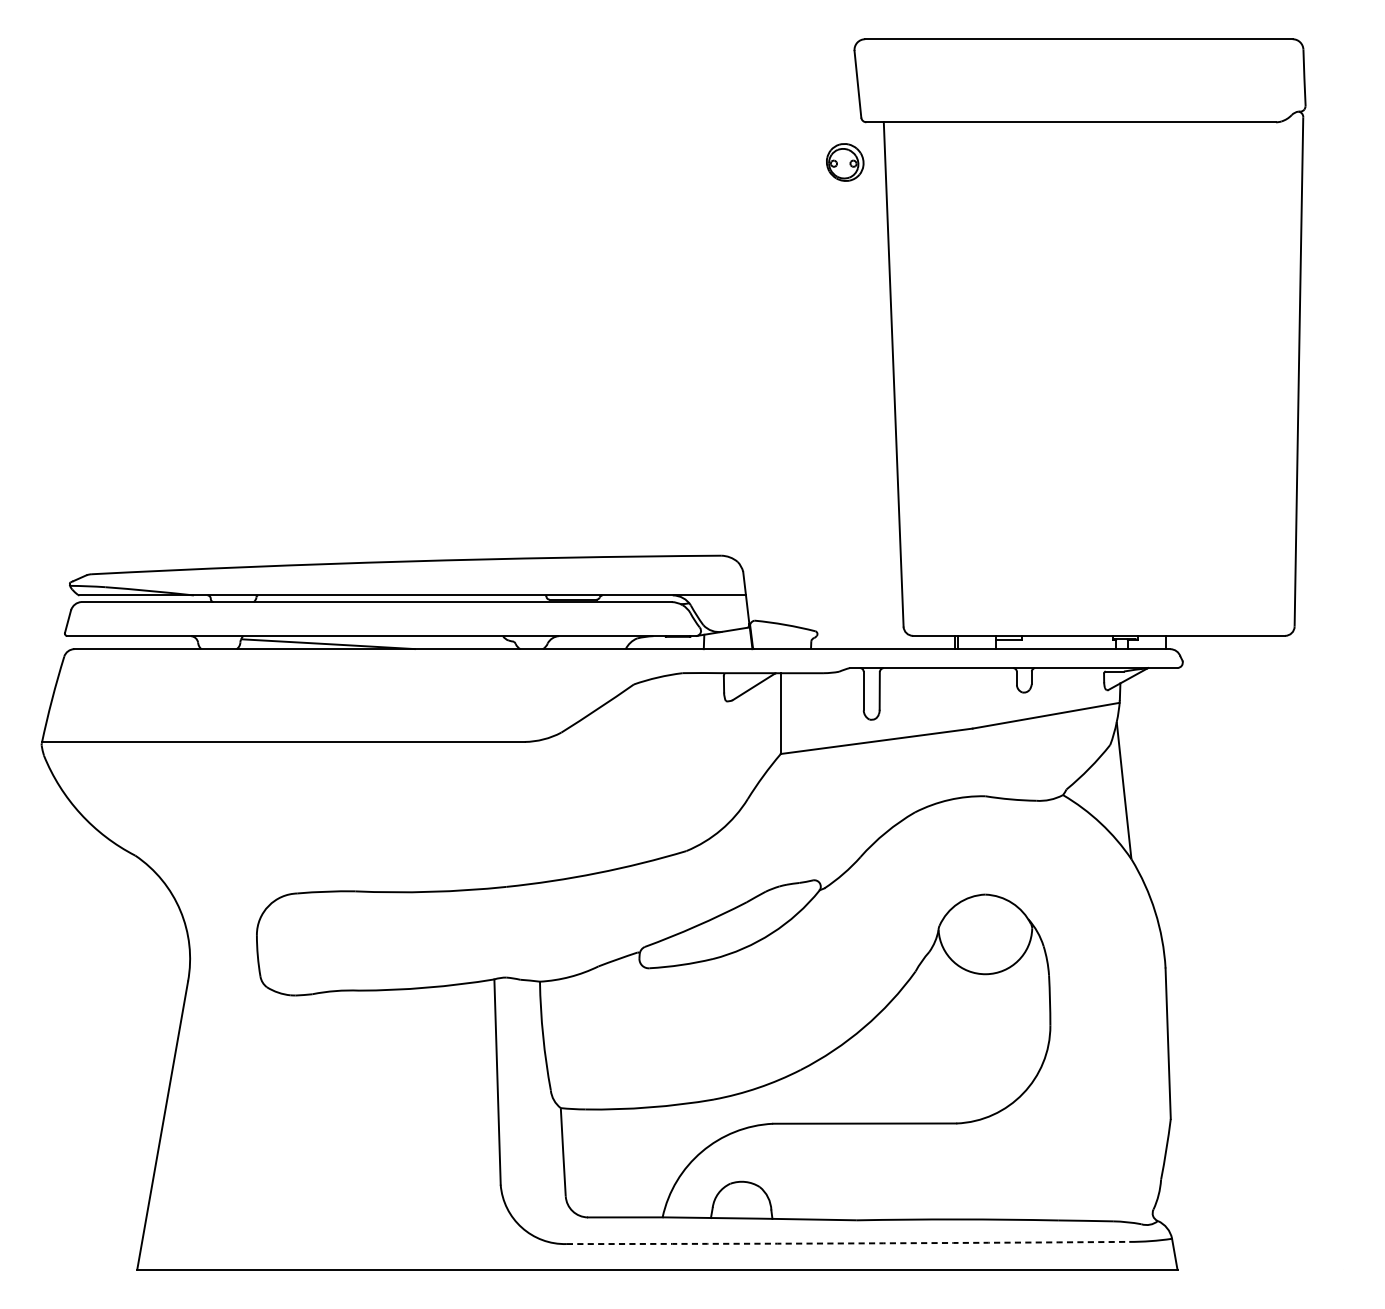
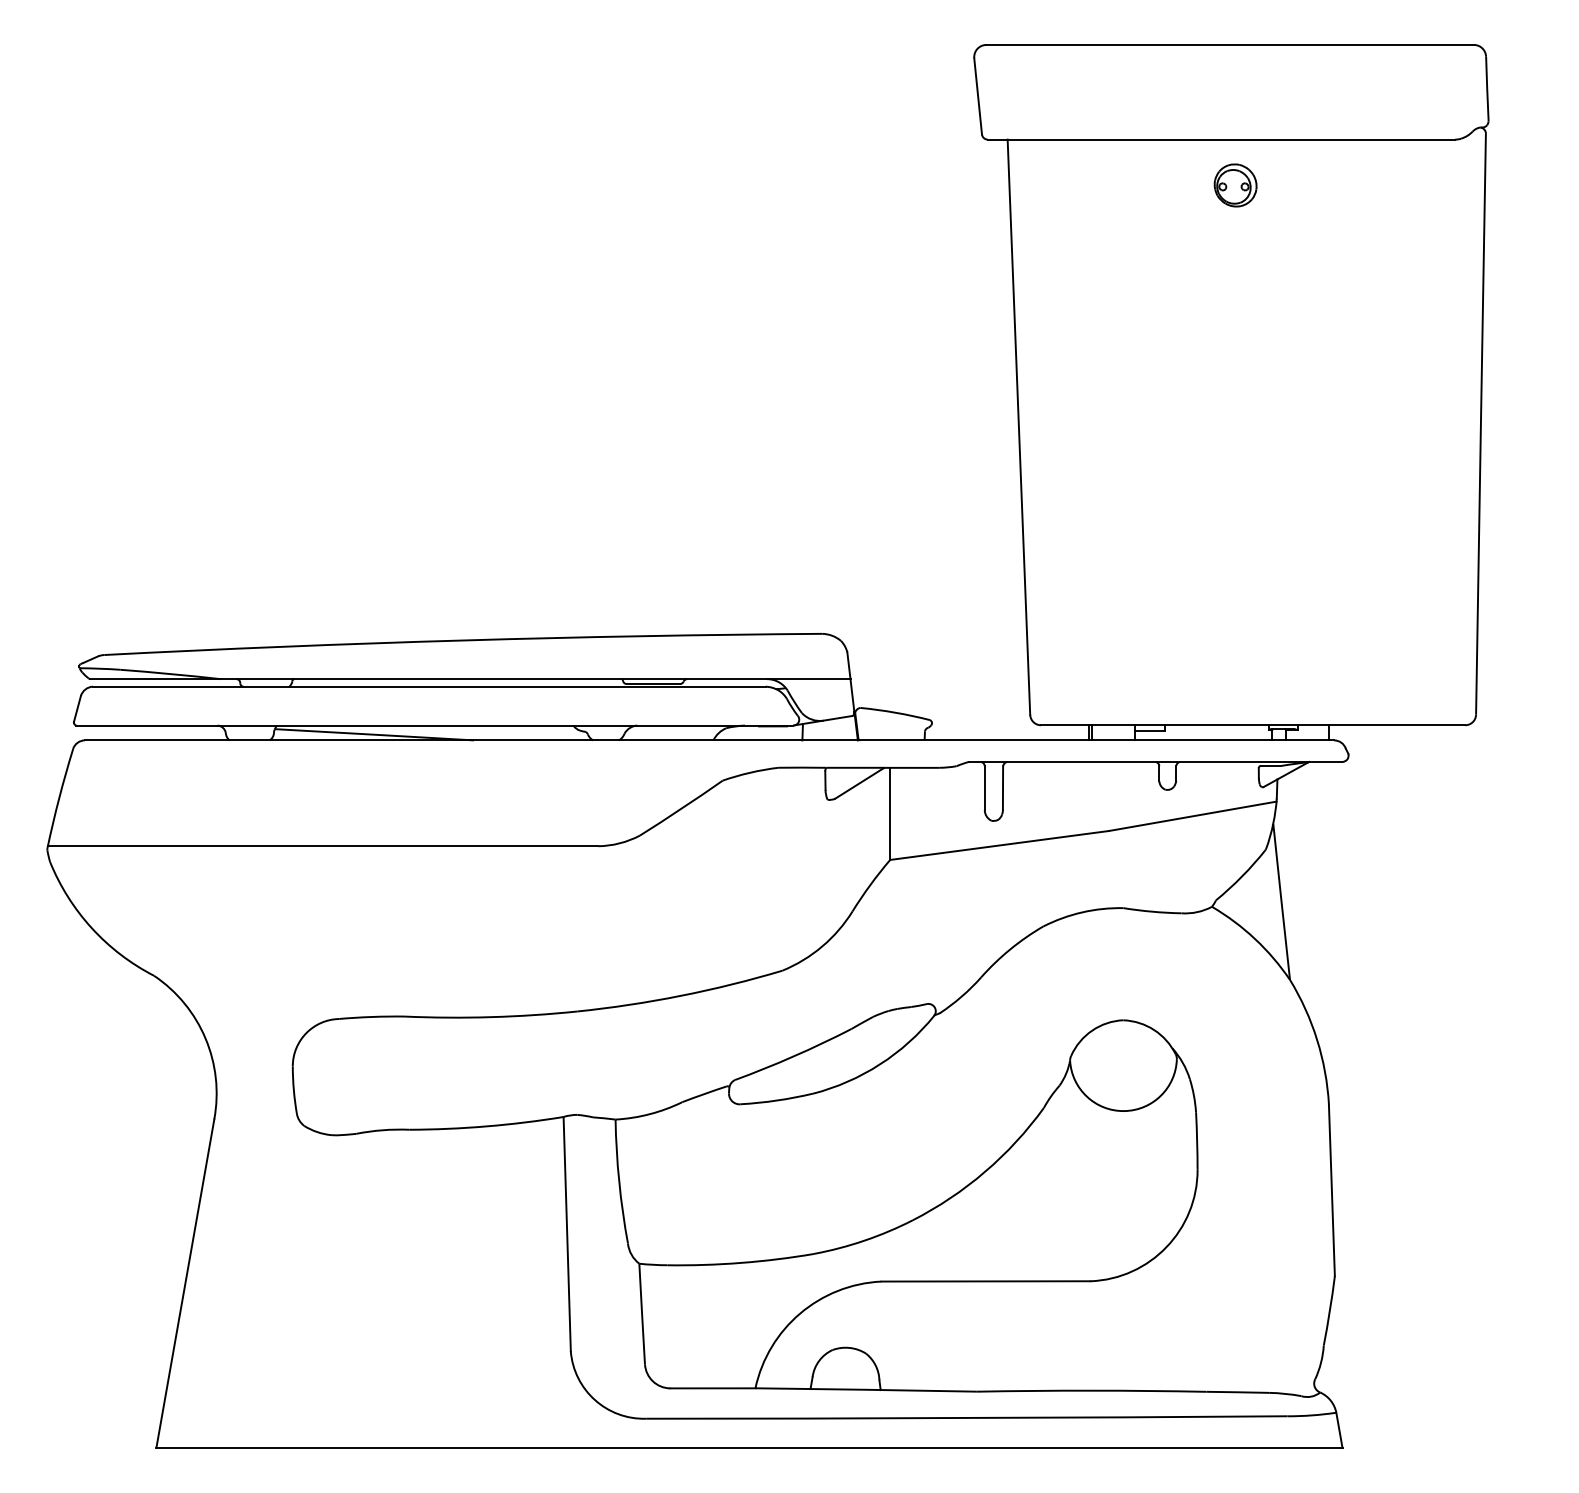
part: (845, 162) -> (1235, 185), moved
arc: (847, 1243) -> (966, 1418), dashed -> solid

